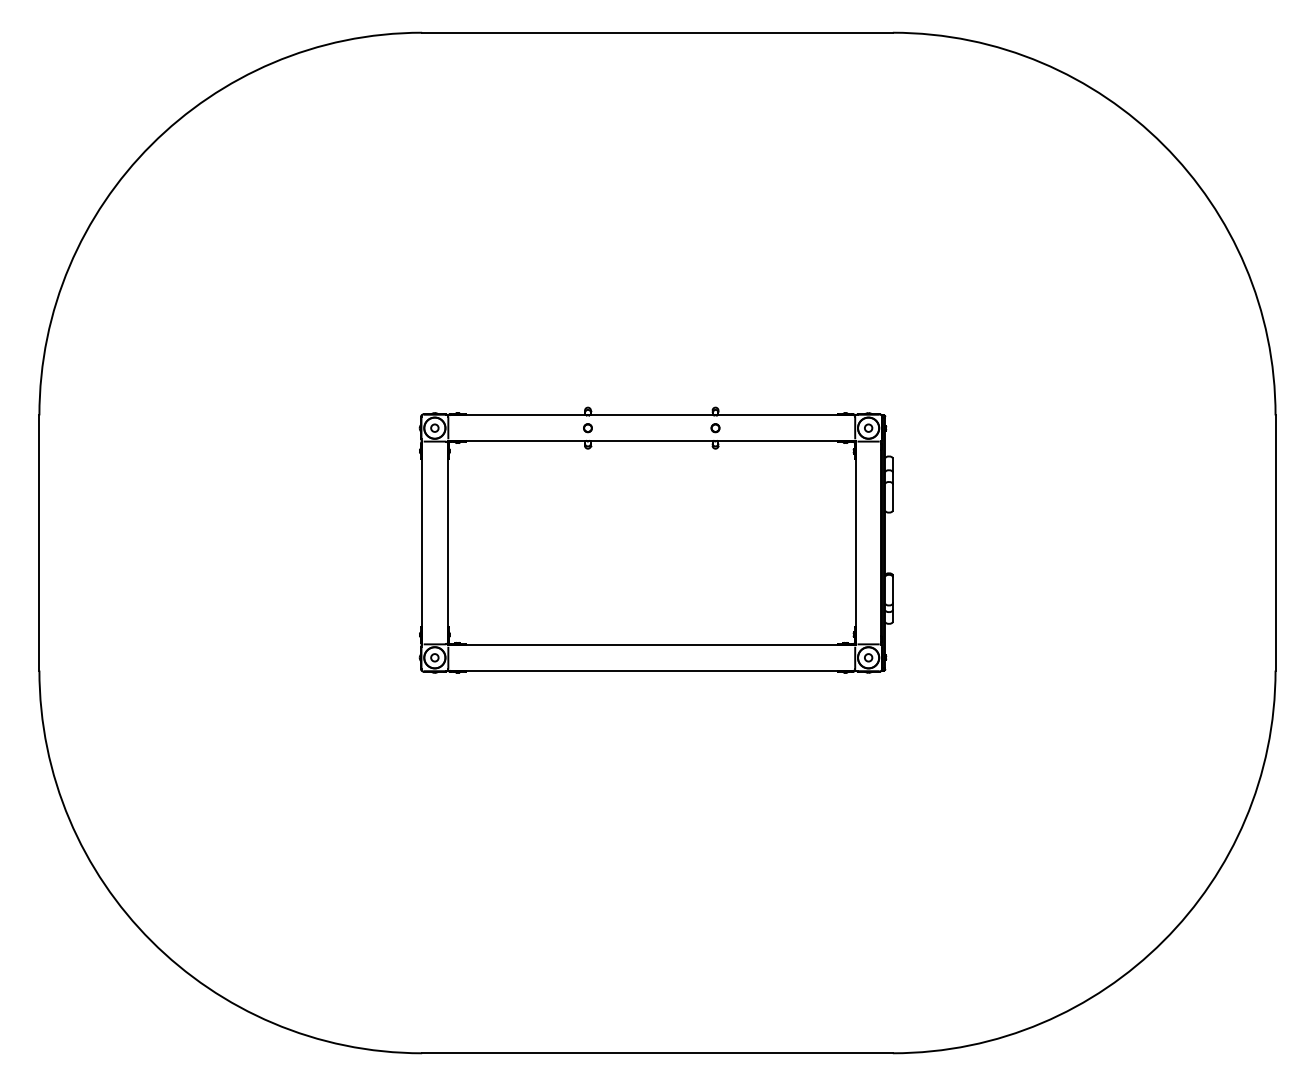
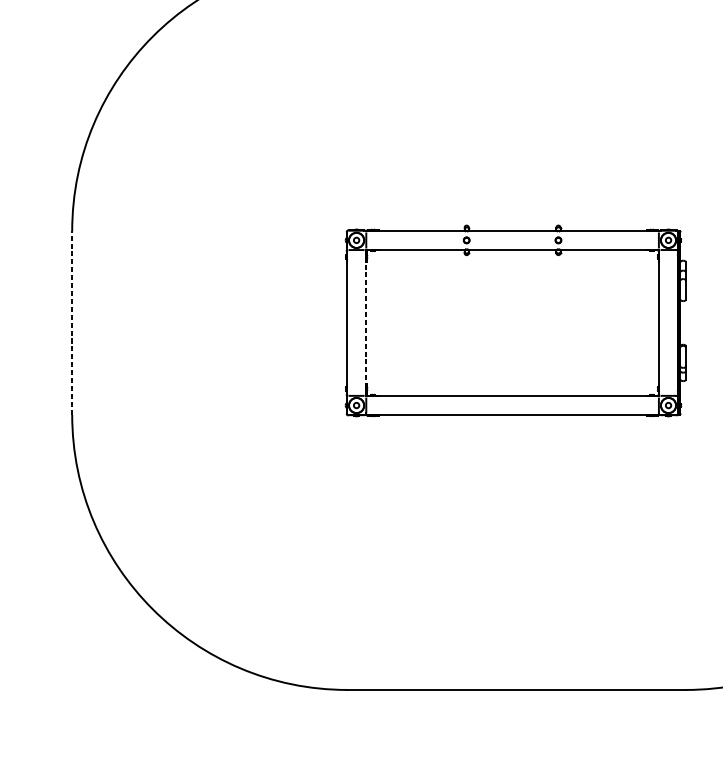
line: (39, 543) -> (72, 323), solid -> dashed
line: (447, 543) -> (365, 323), solid -> dashed

